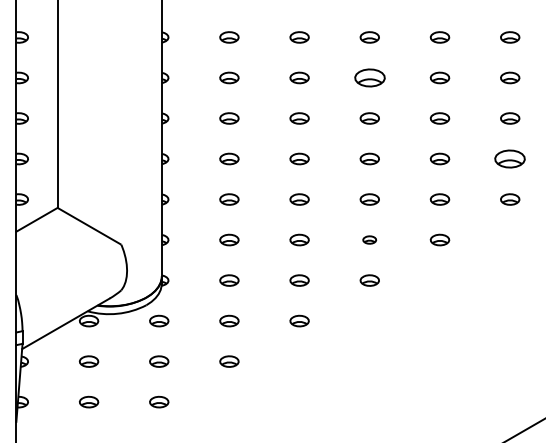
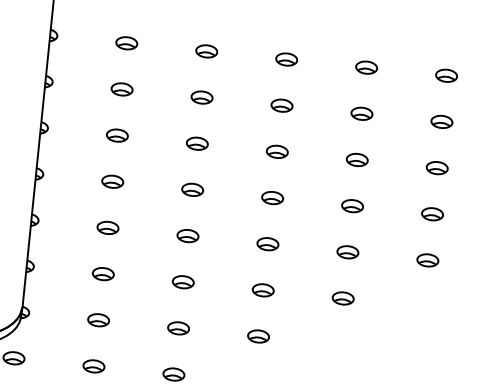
part: (369, 77) -> (281, 105), size x0.62
part: (510, 158) -> (432, 213), size x0.62
part: (369, 239) -> (262, 289), size x1.43

